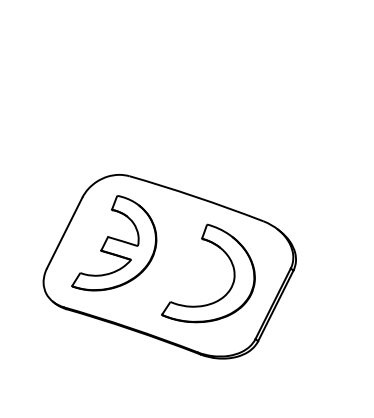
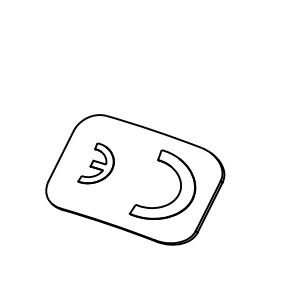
part: (113, 243) -> (95, 163), size x0.6

